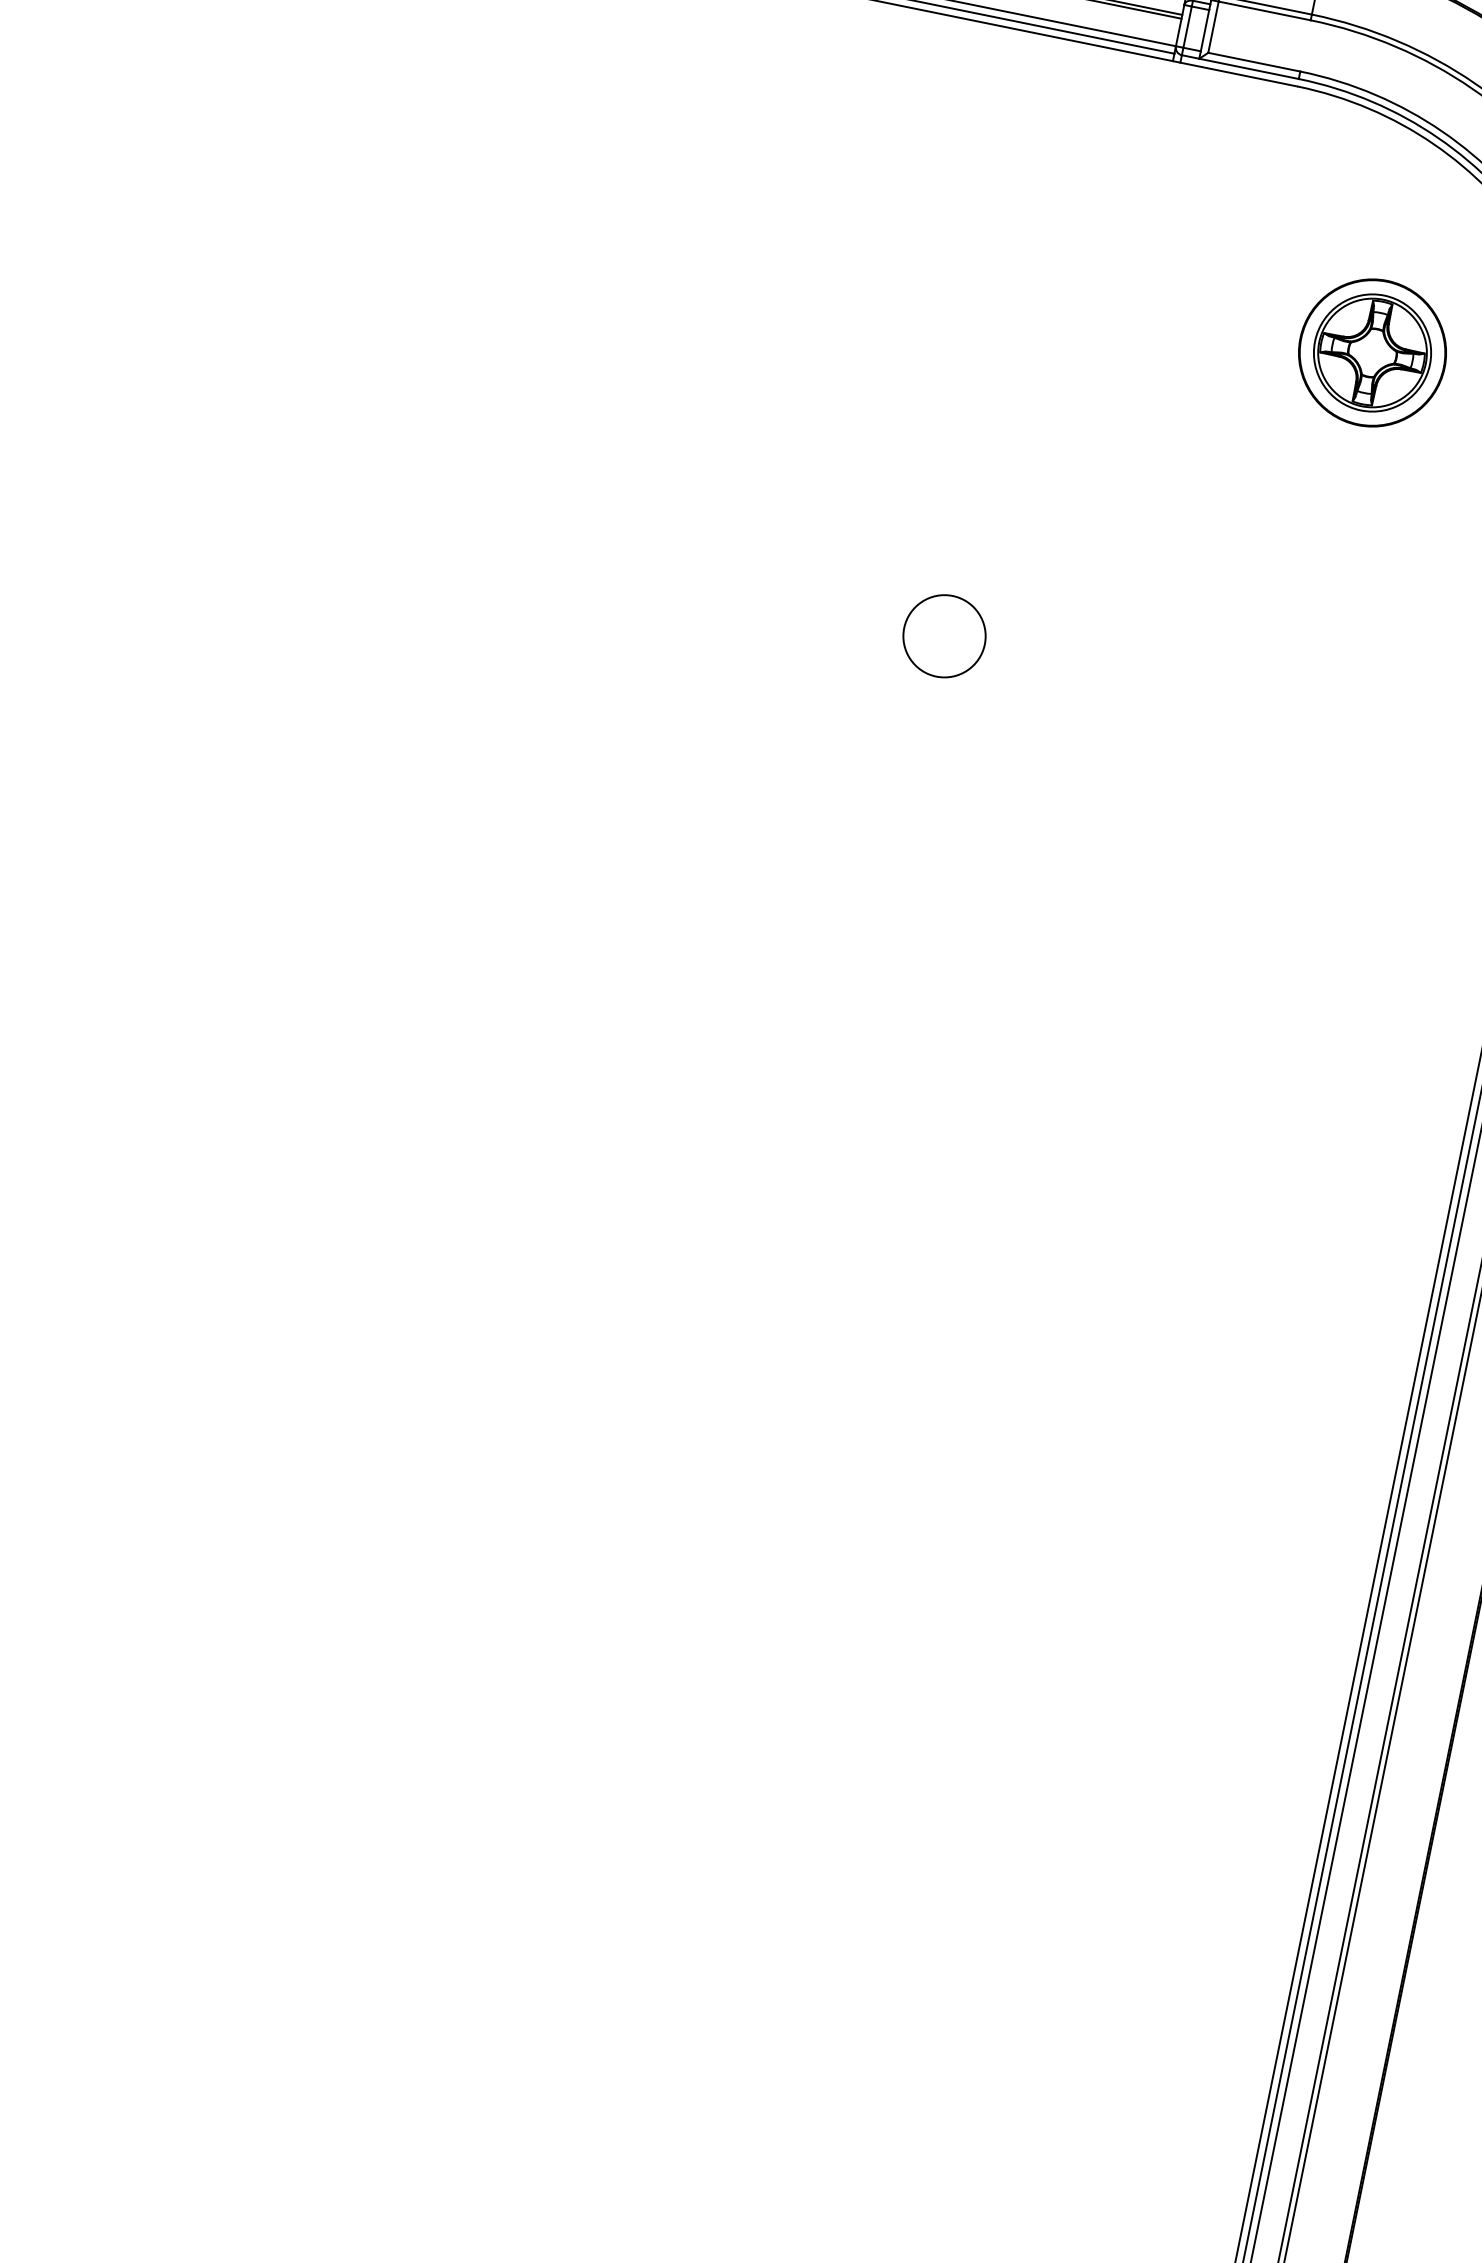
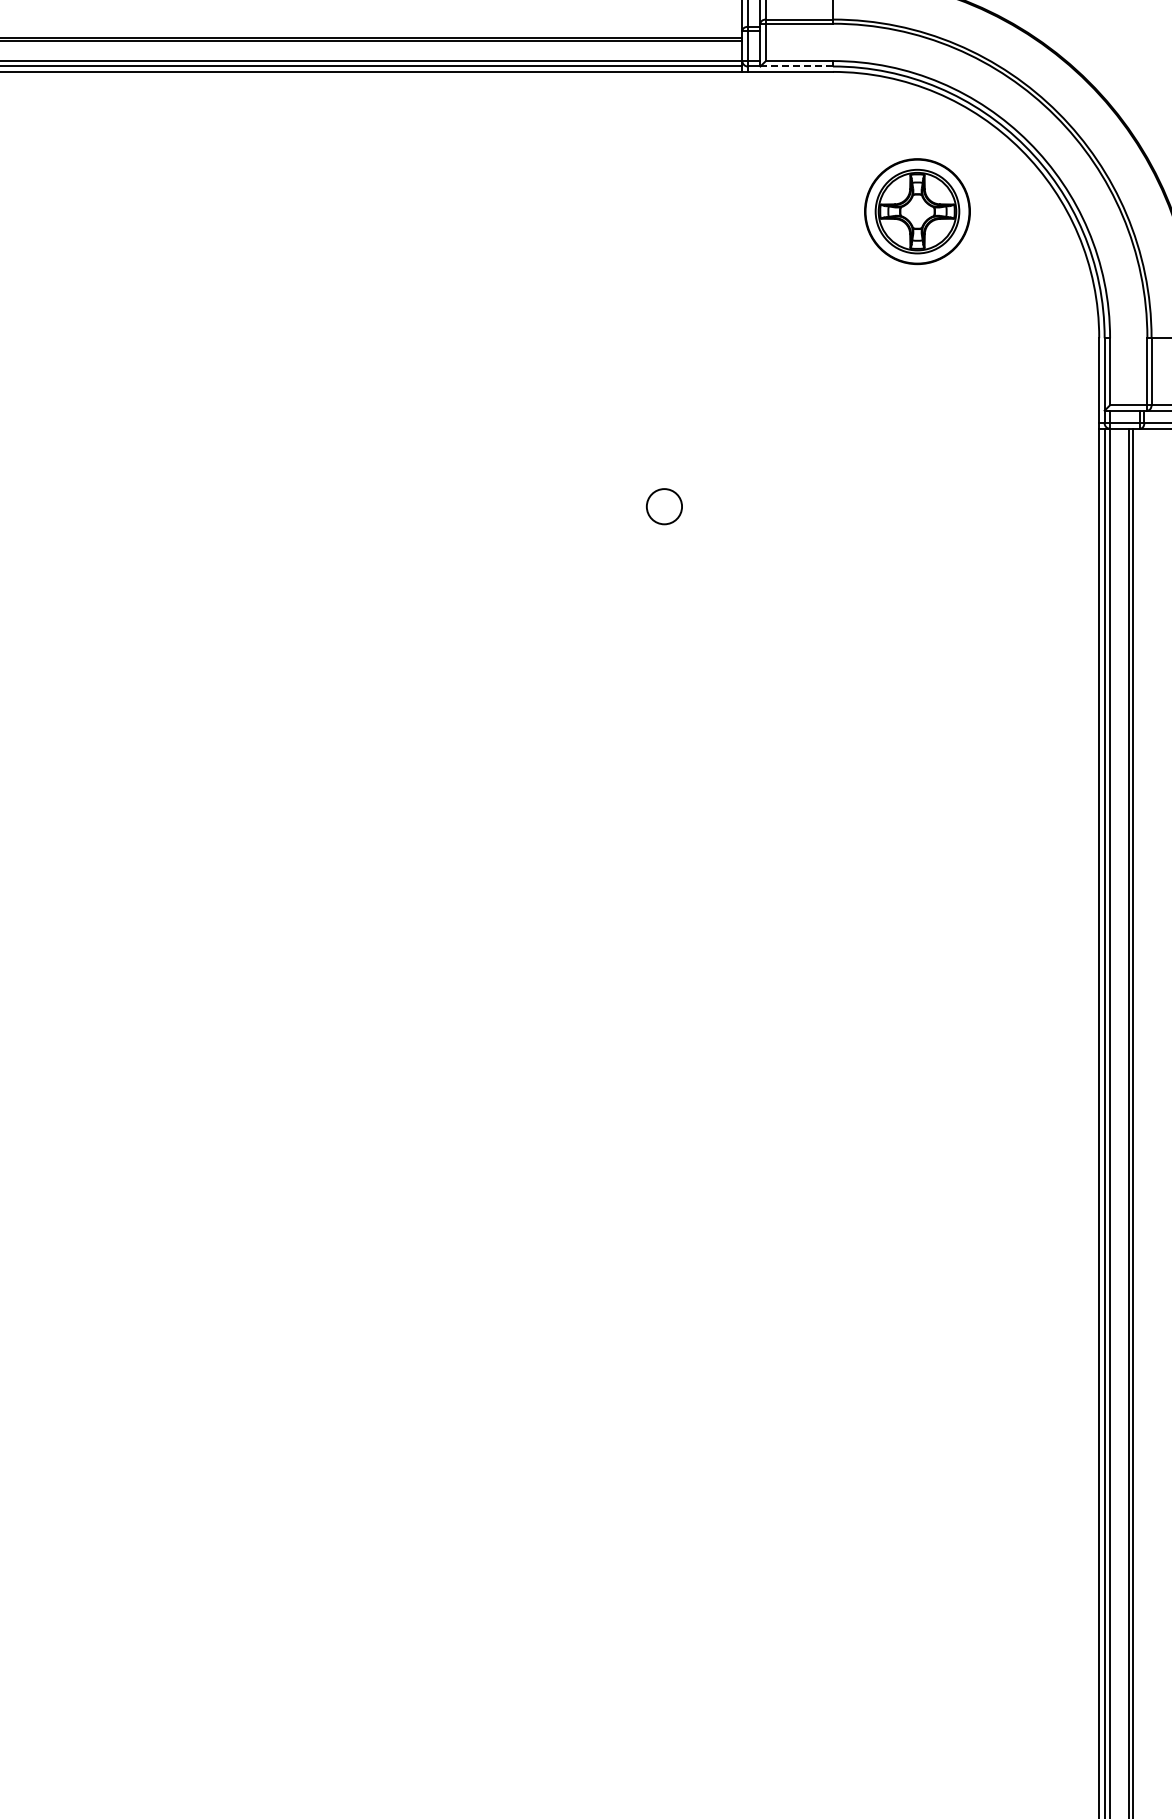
line: (1250, 69) -> (797, 66), solid -> dashed
part: (1372, 352) -> (917, 211), moved
circle: (944, 636) -> (664, 506), size x0.6

